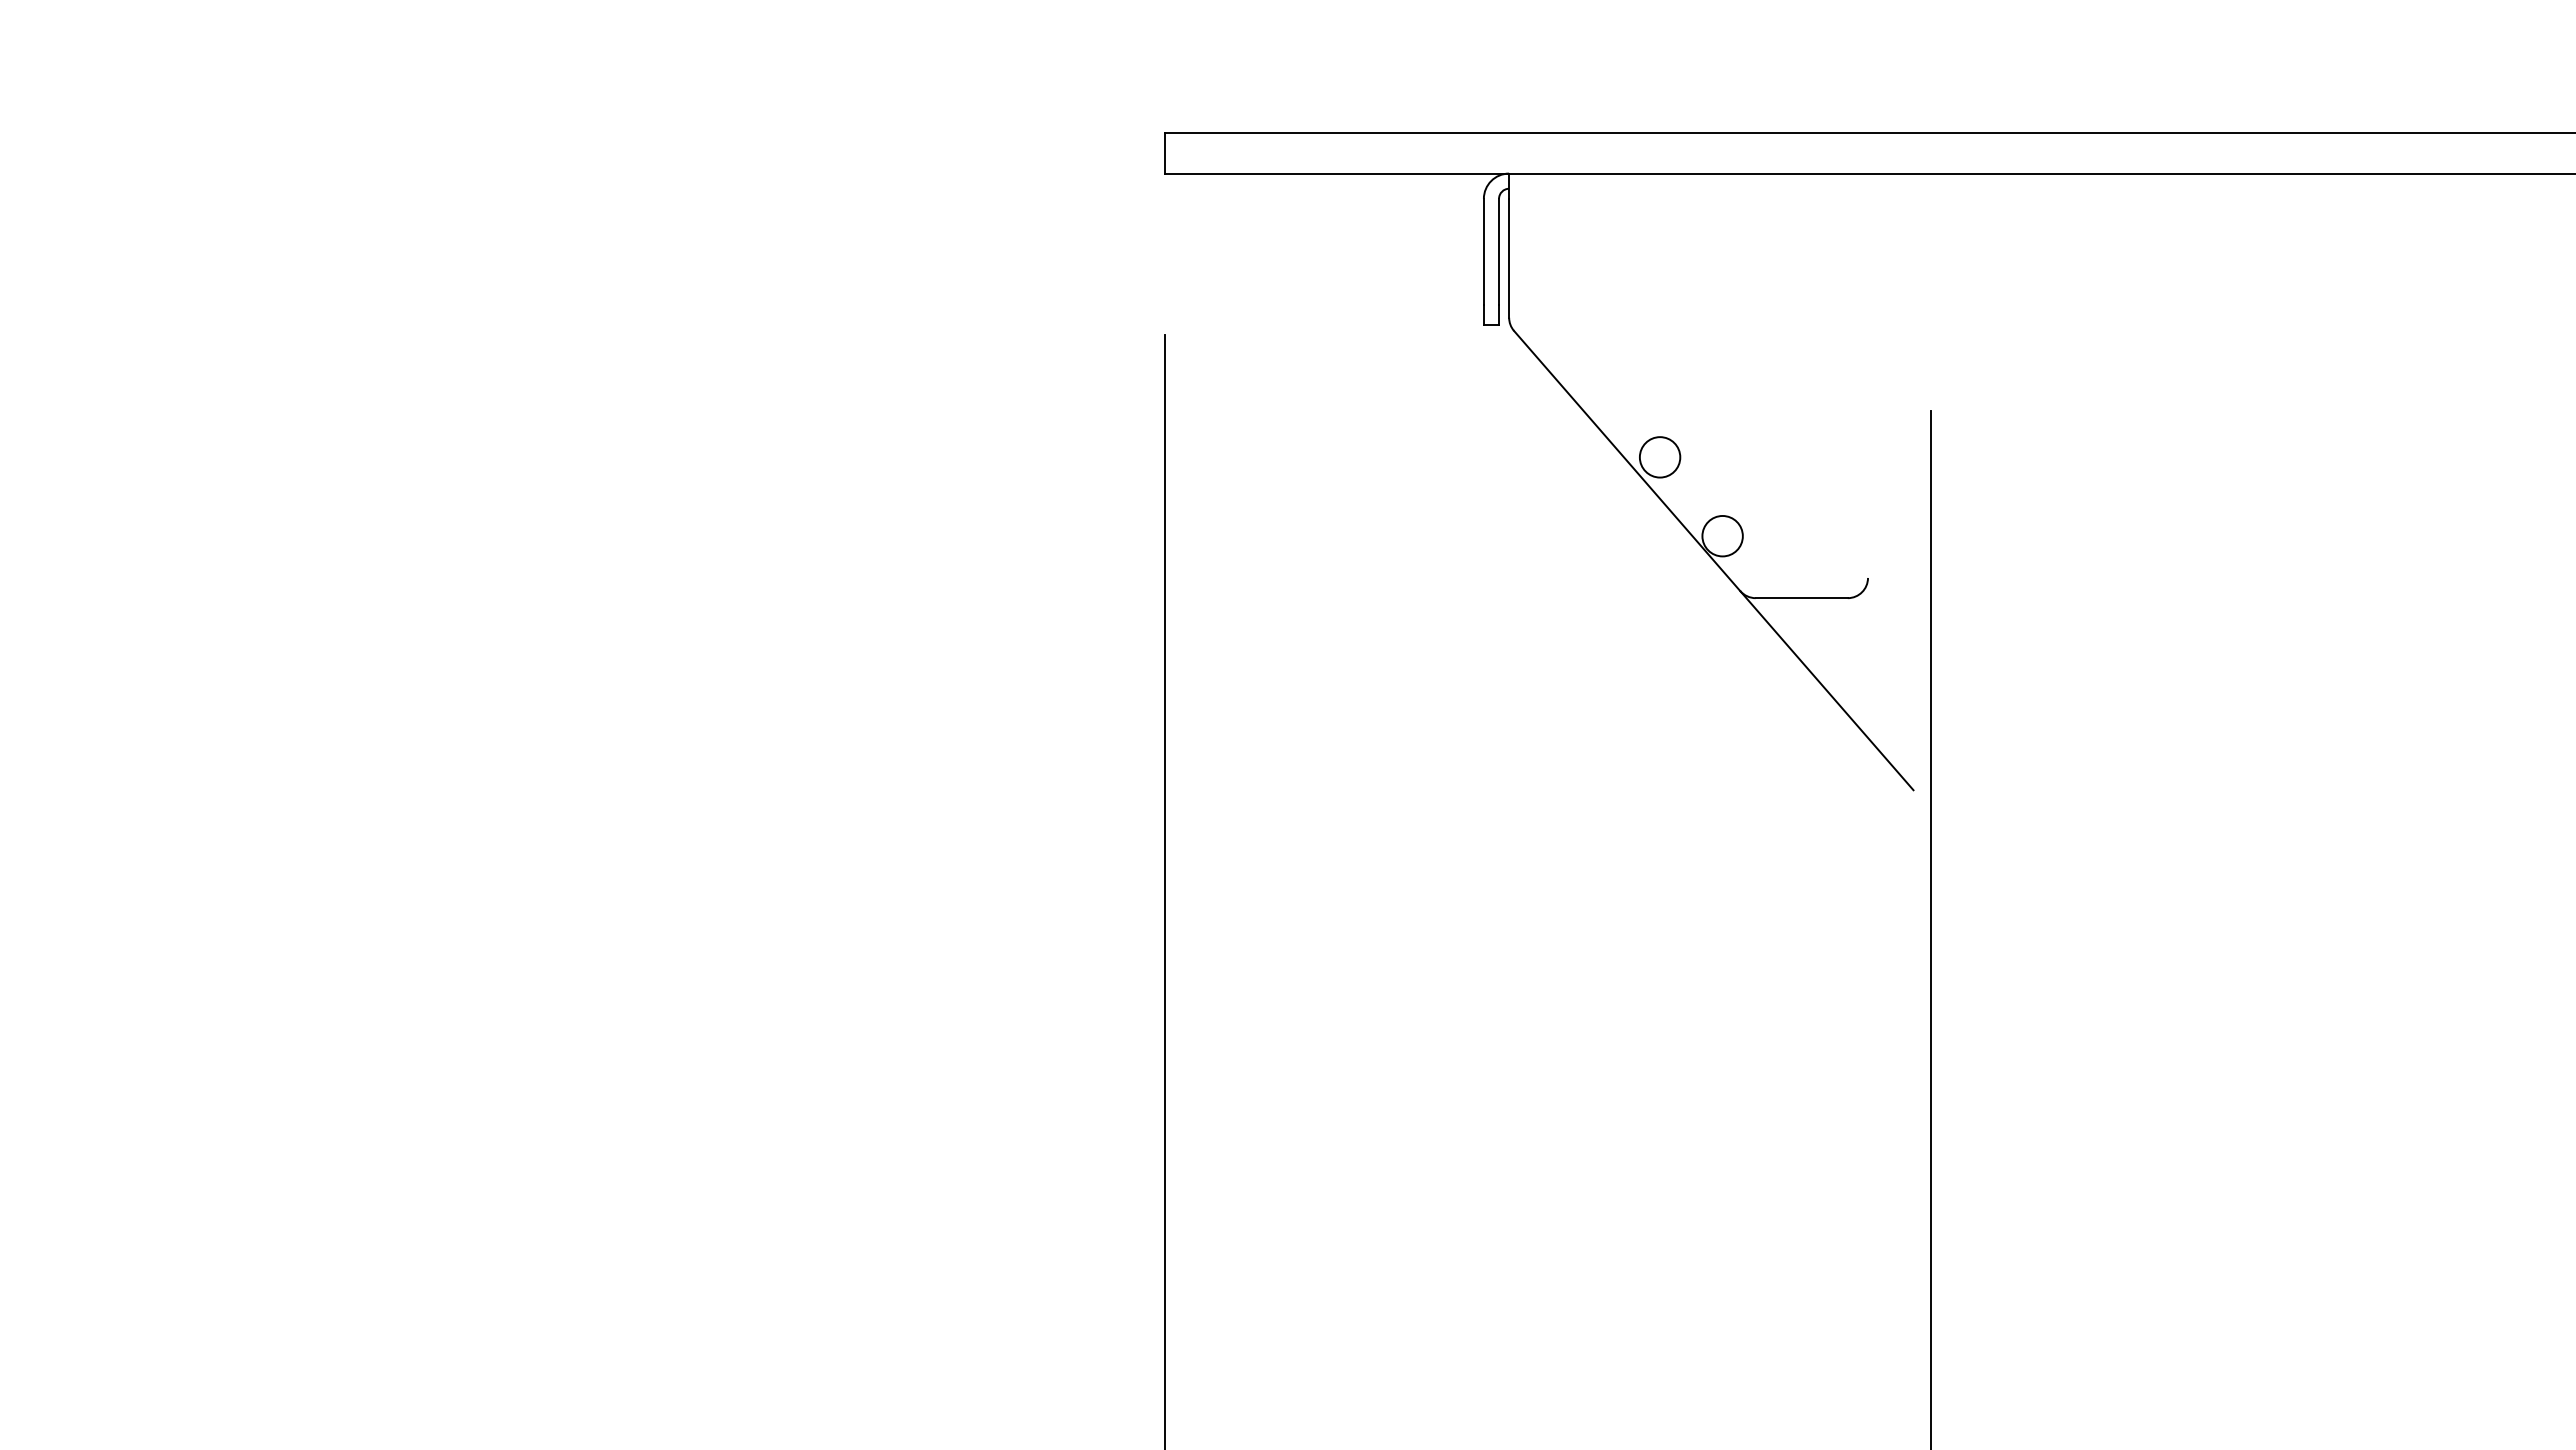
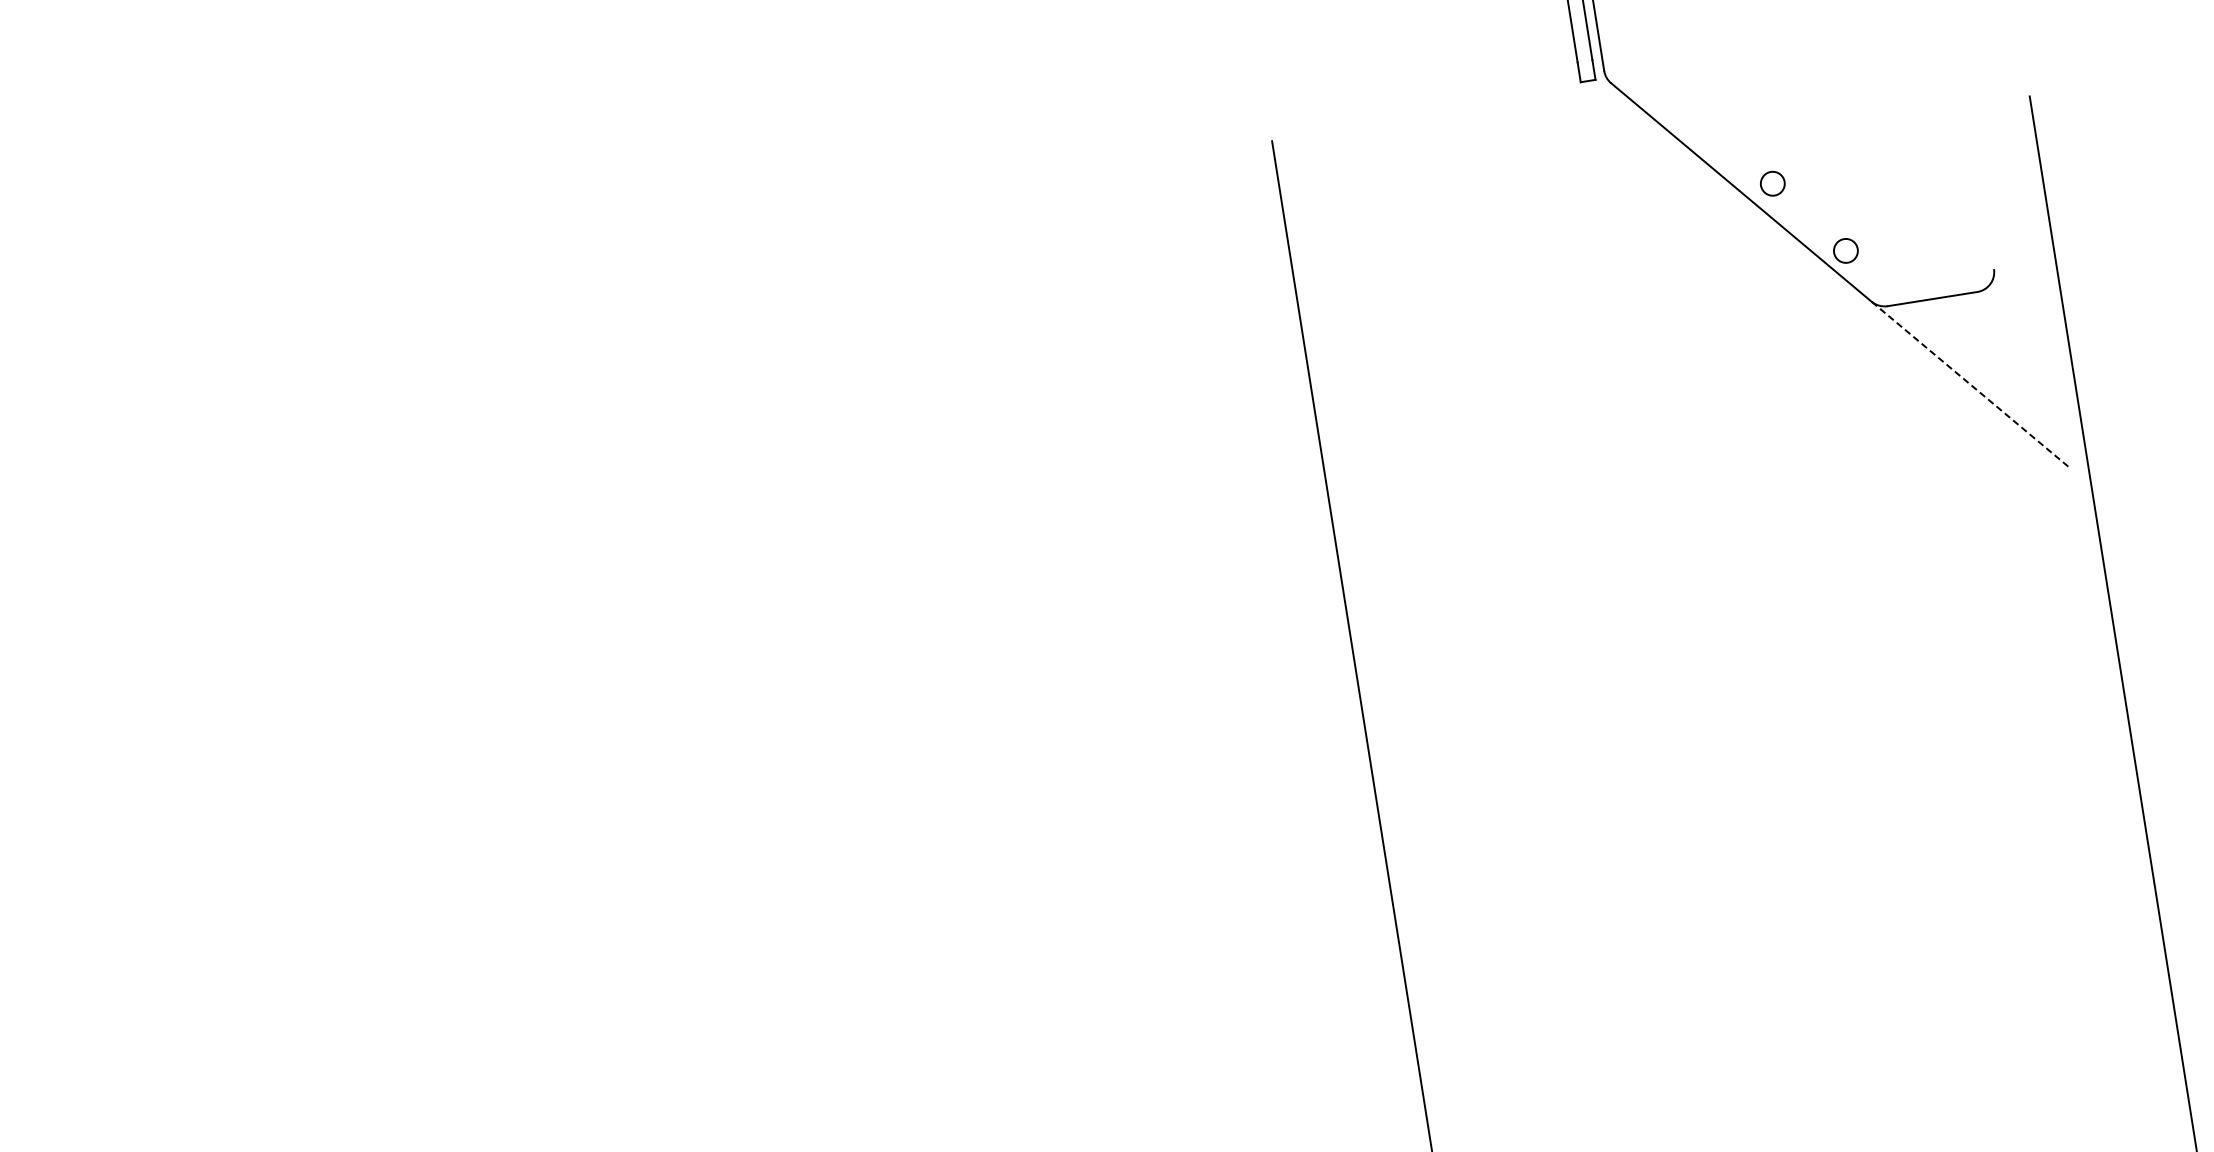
circle: (1659, 457) -> (1772, 183), size x0.6
circle: (1722, 535) -> (1845, 250), size x0.6
line: (1826, 690) -> (1970, 385), solid -> dashed

